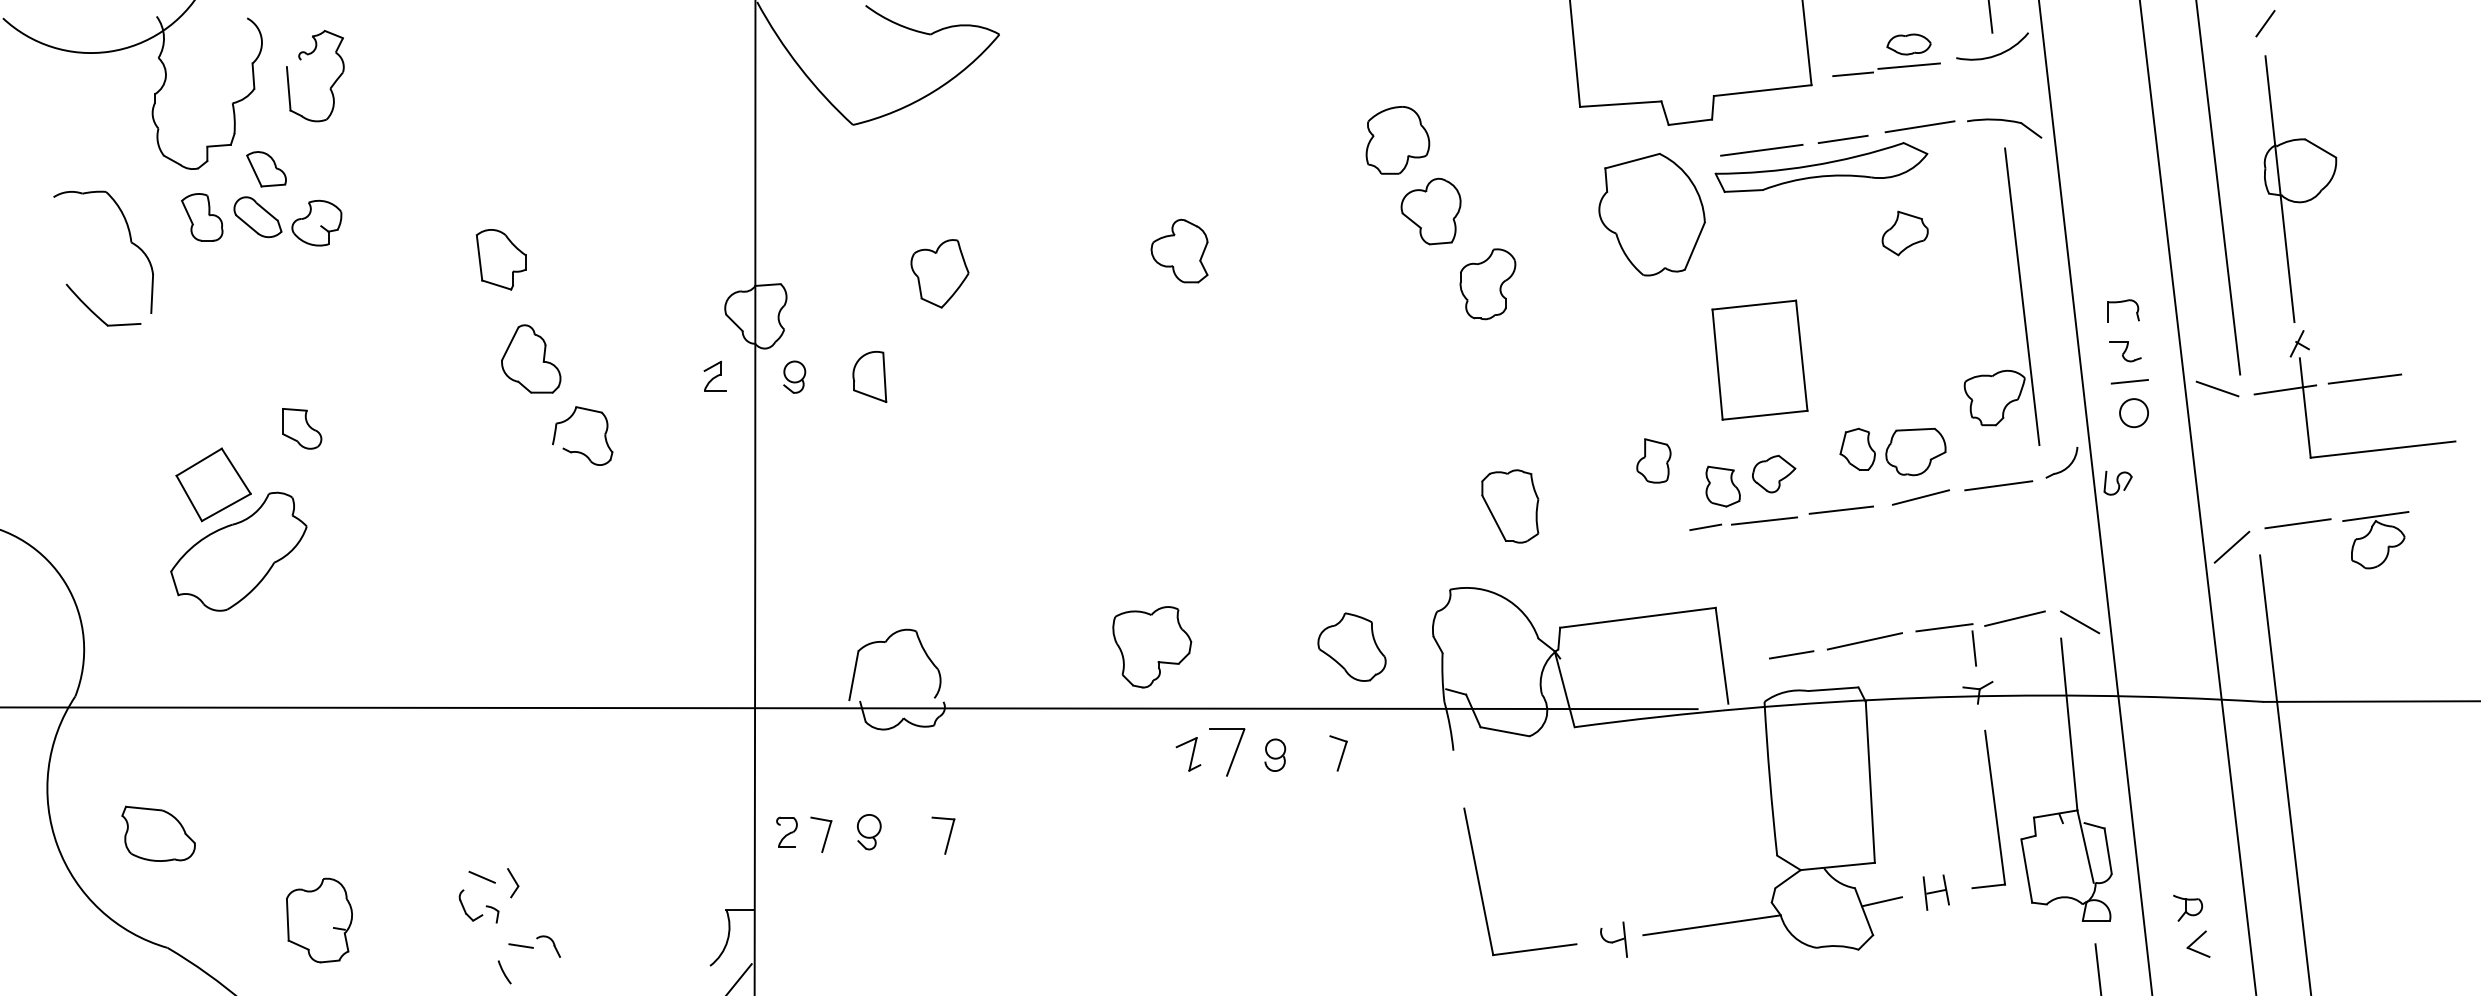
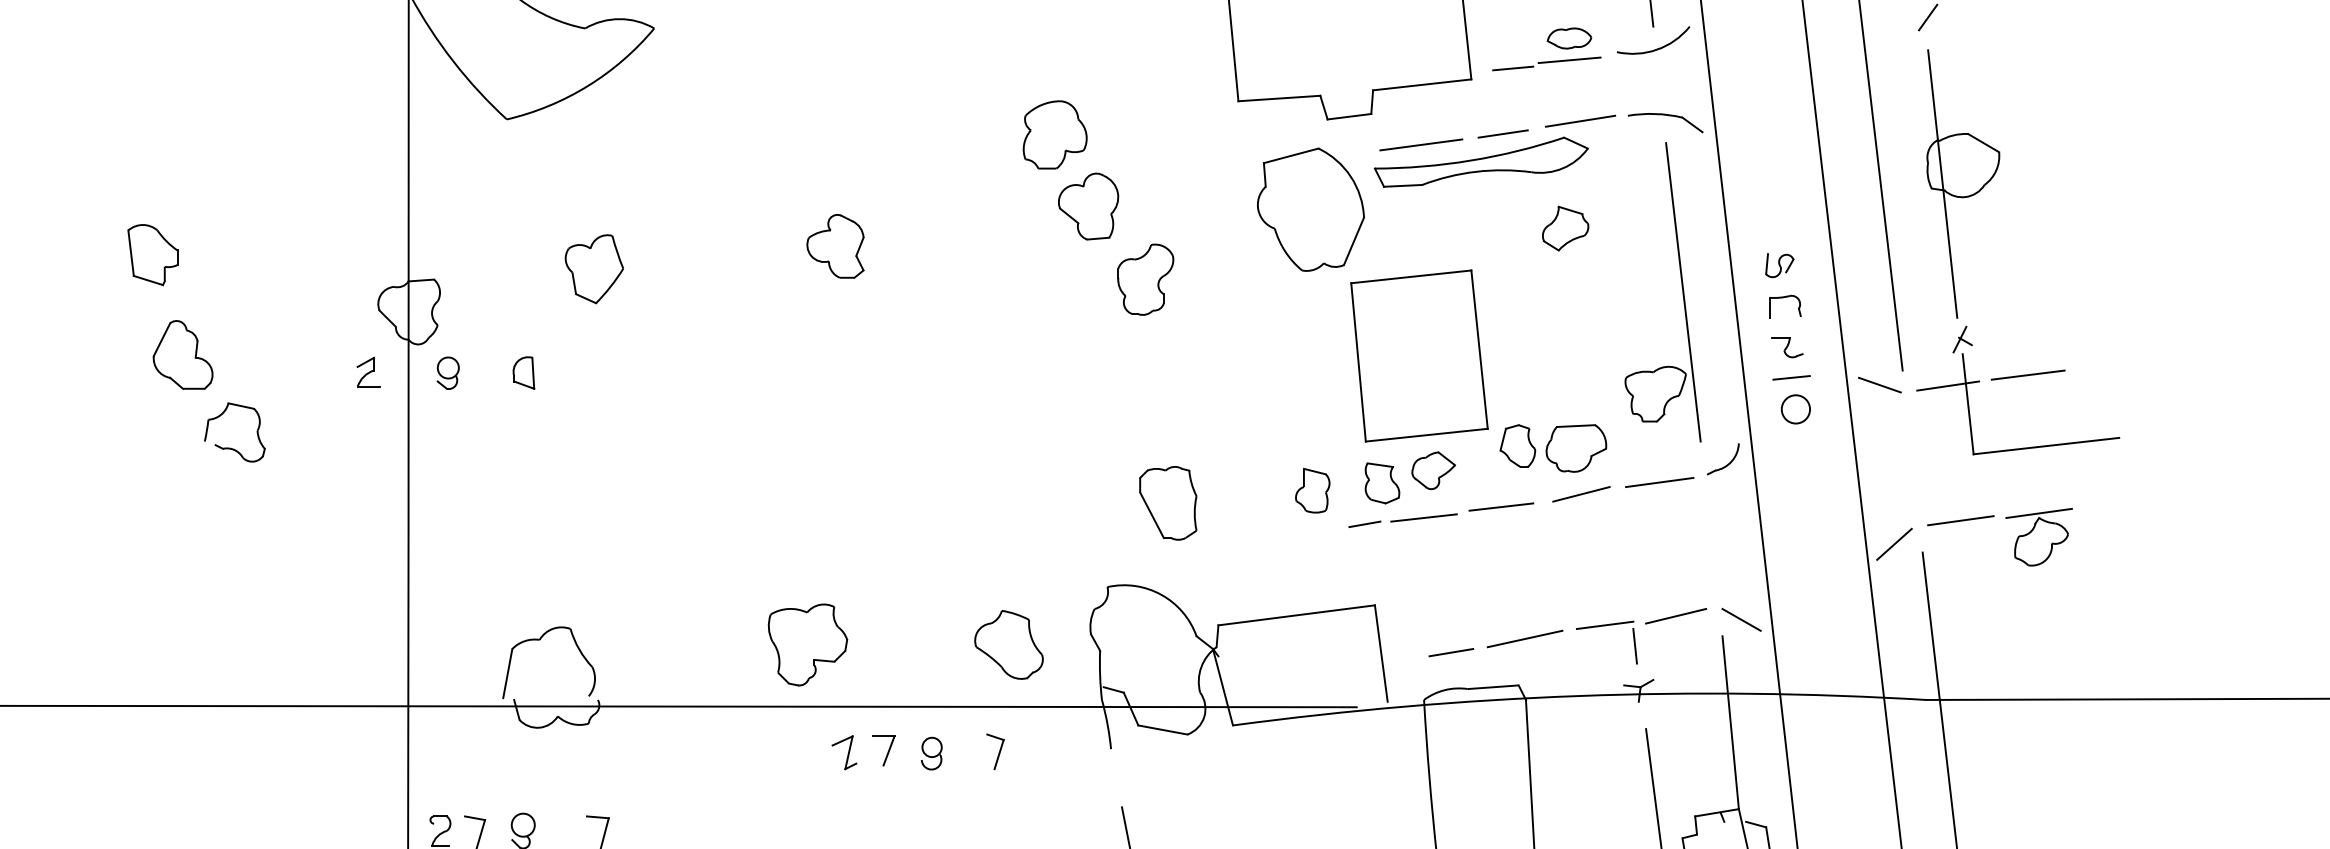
part: (1759, 360) -> (1419, 356), size x1.43
part: (869, 376) -> (523, 372), size x0.62
part: (1653, 460) -> (1312, 490), moved
part: (2117, 482) -> (1779, 264), moved
part: (1227, 752) -> (883, 750), size x0.62

